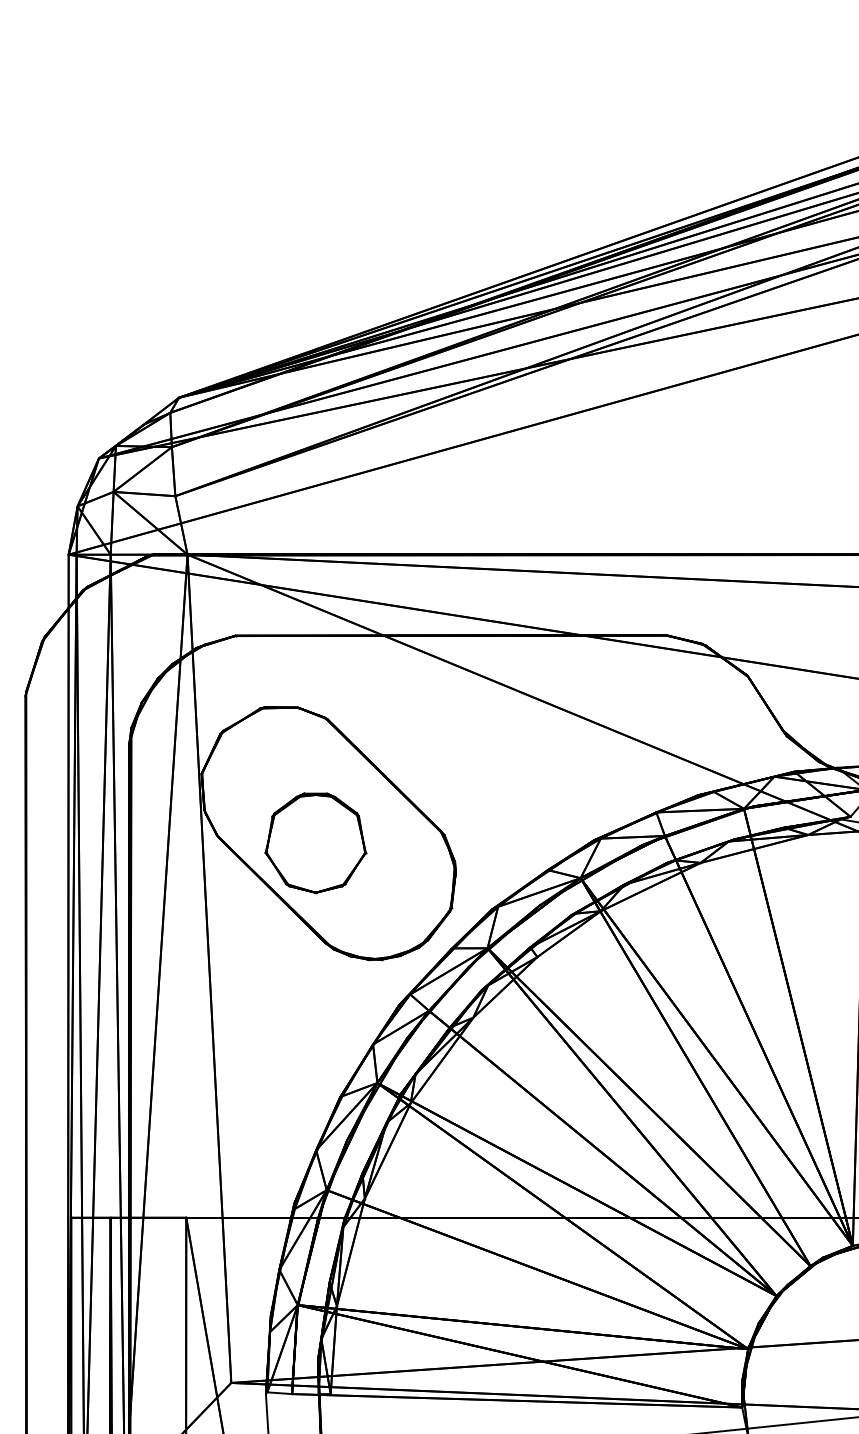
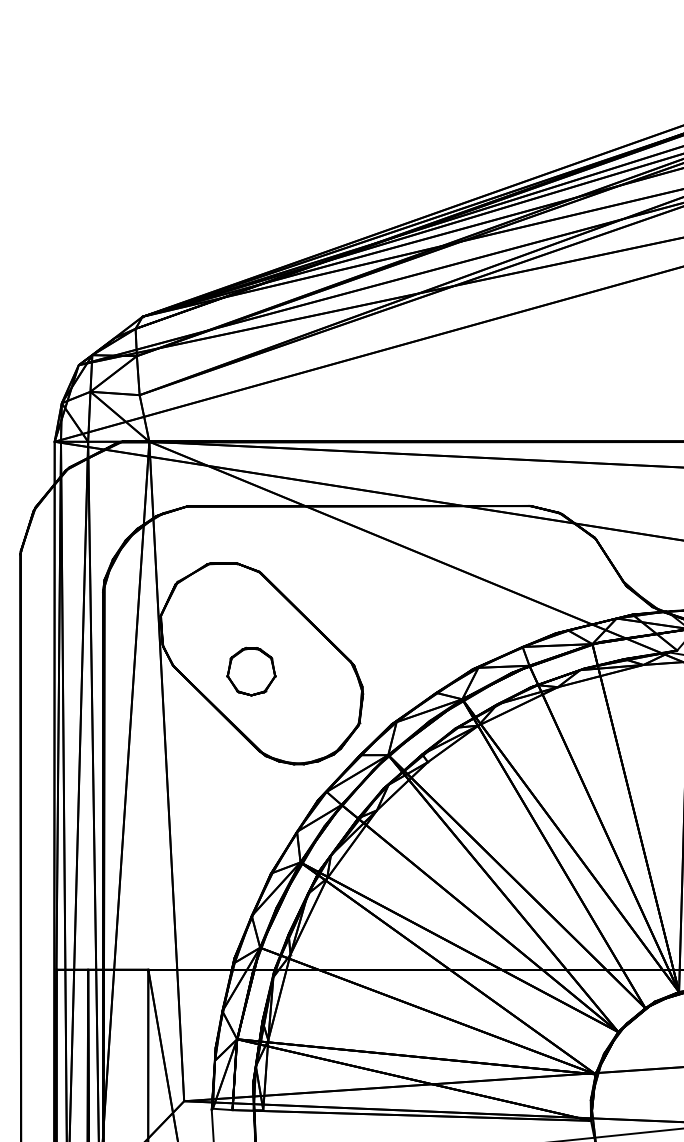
part: (315, 843) -> (251, 671), size x0.6

